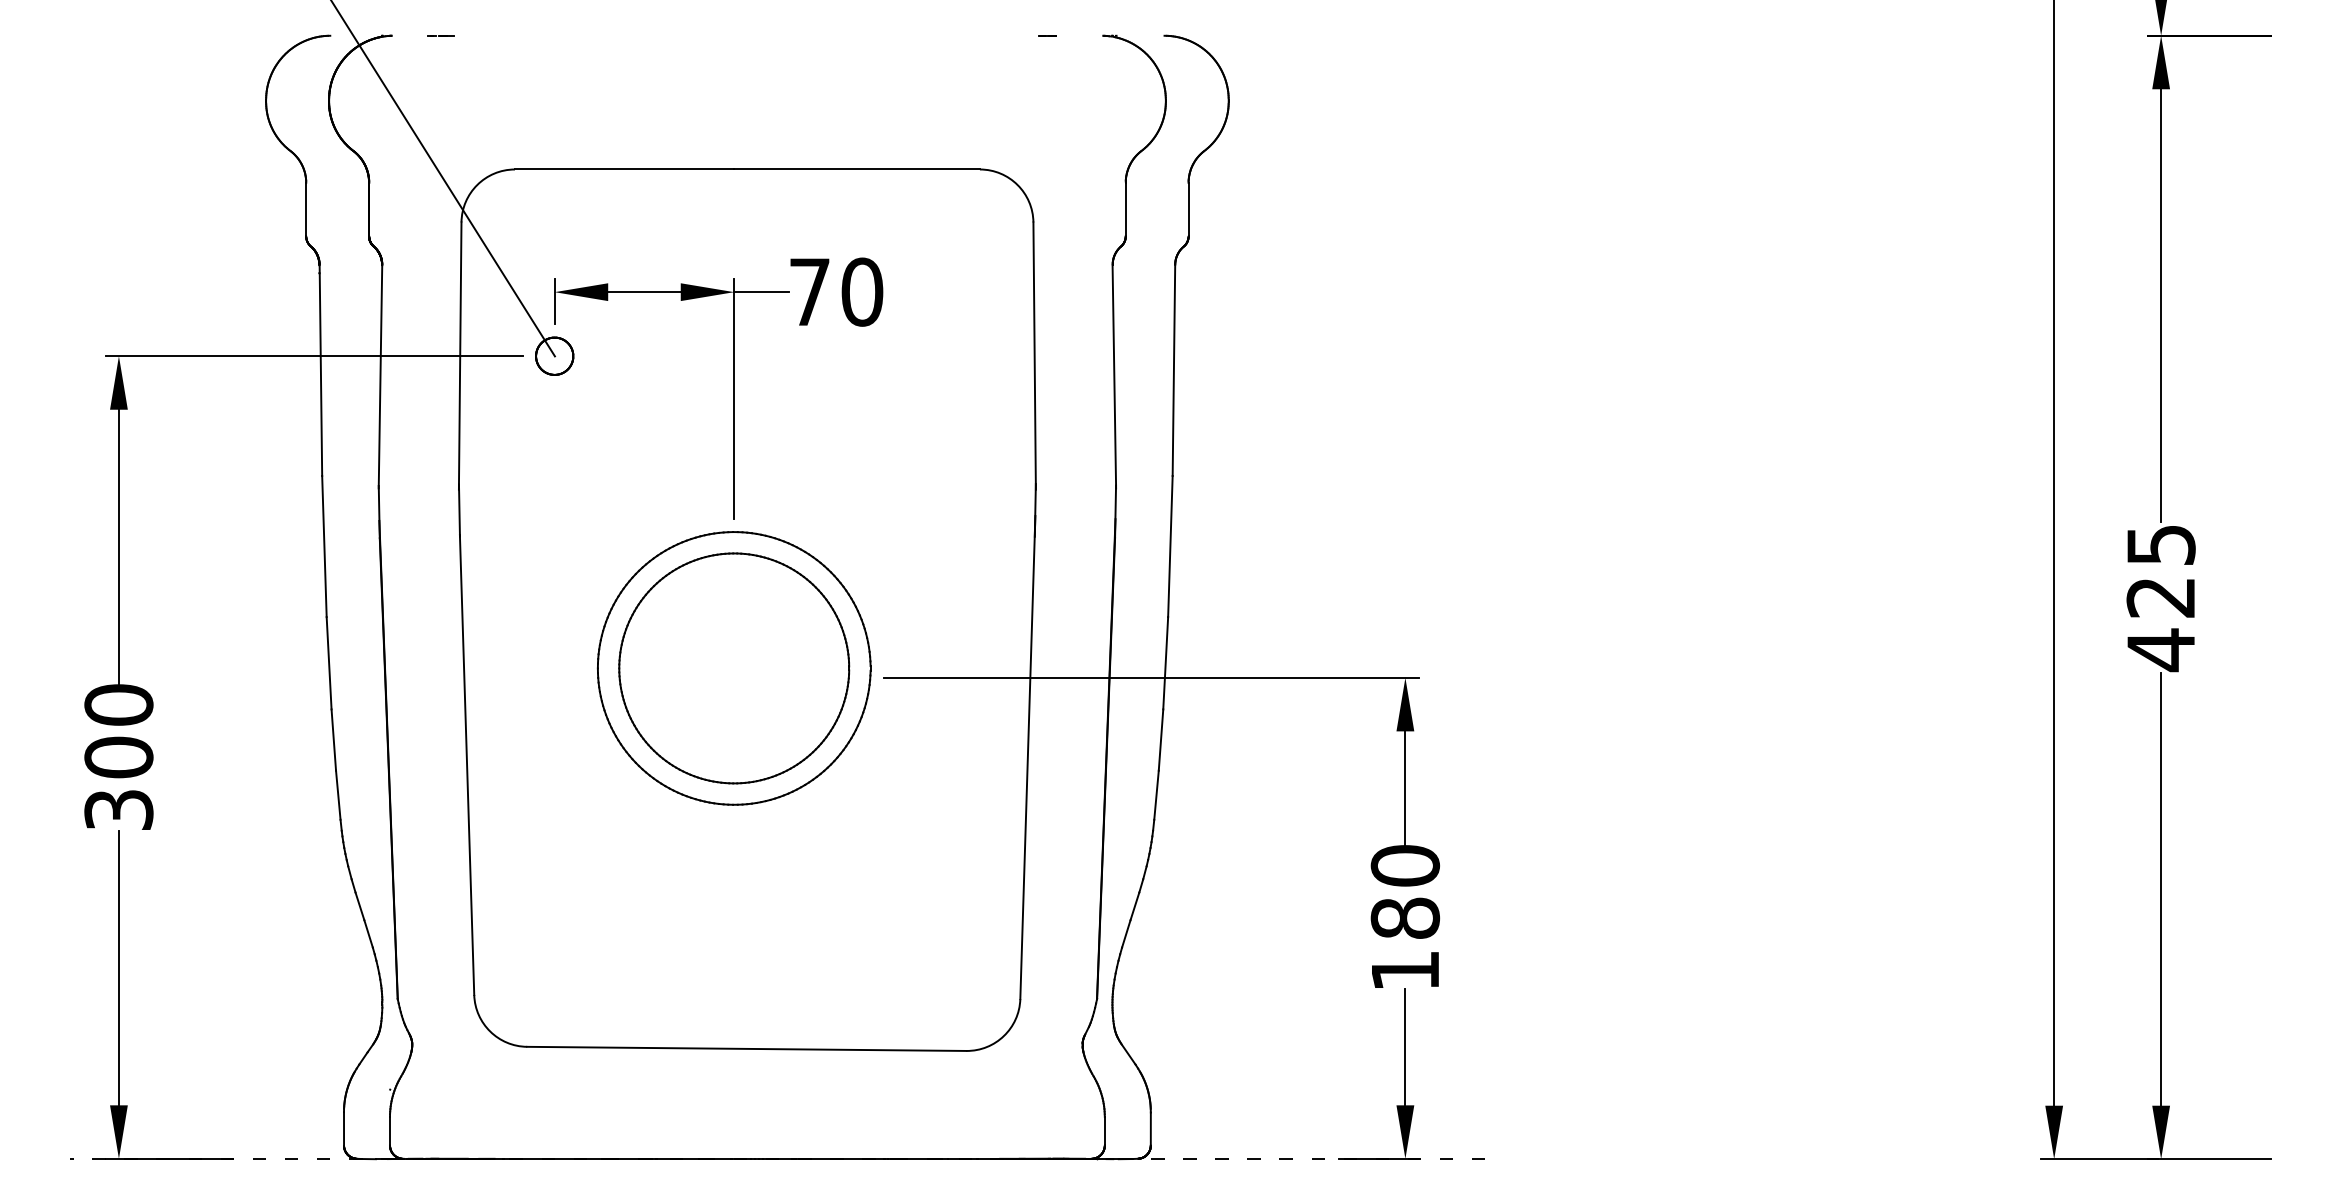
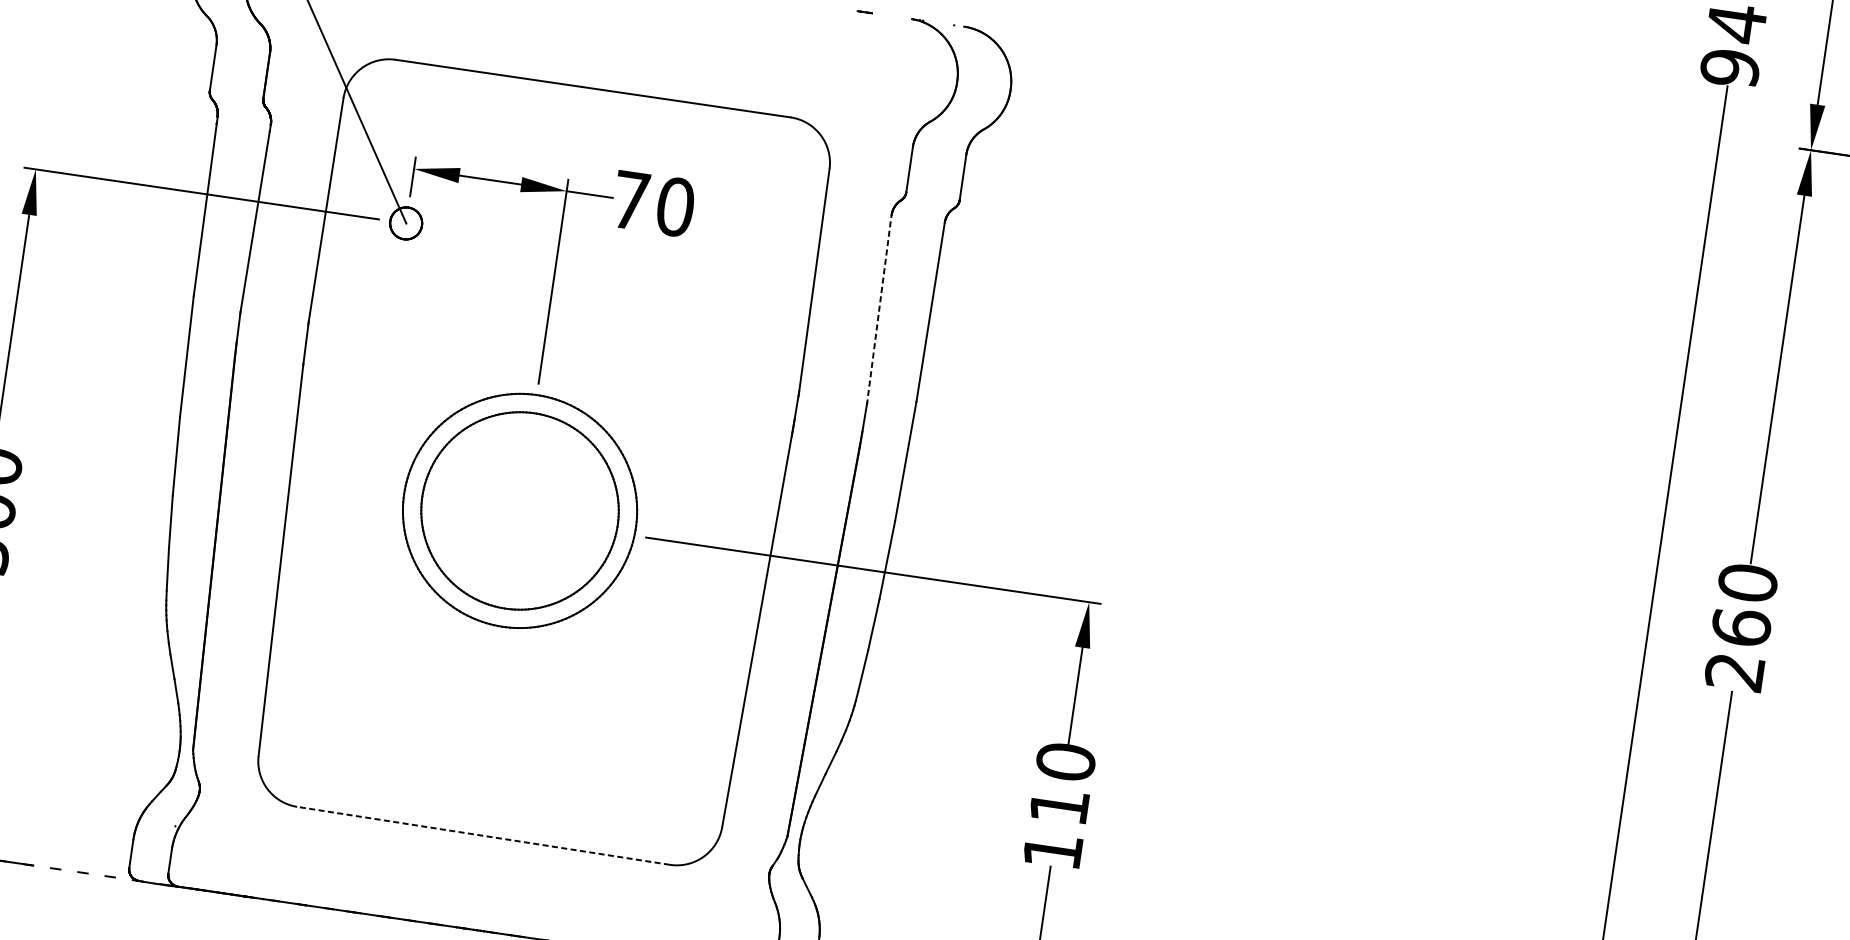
line: (1114, 376) -> (879, 310), solid -> dashed
text: (2160, 598) -> (1740, 628), 425 -> 260
text: (1405, 917) -> (1059, 805), 180 -> 110
line: (746, 1048) -> (483, 835), solid -> dashed

